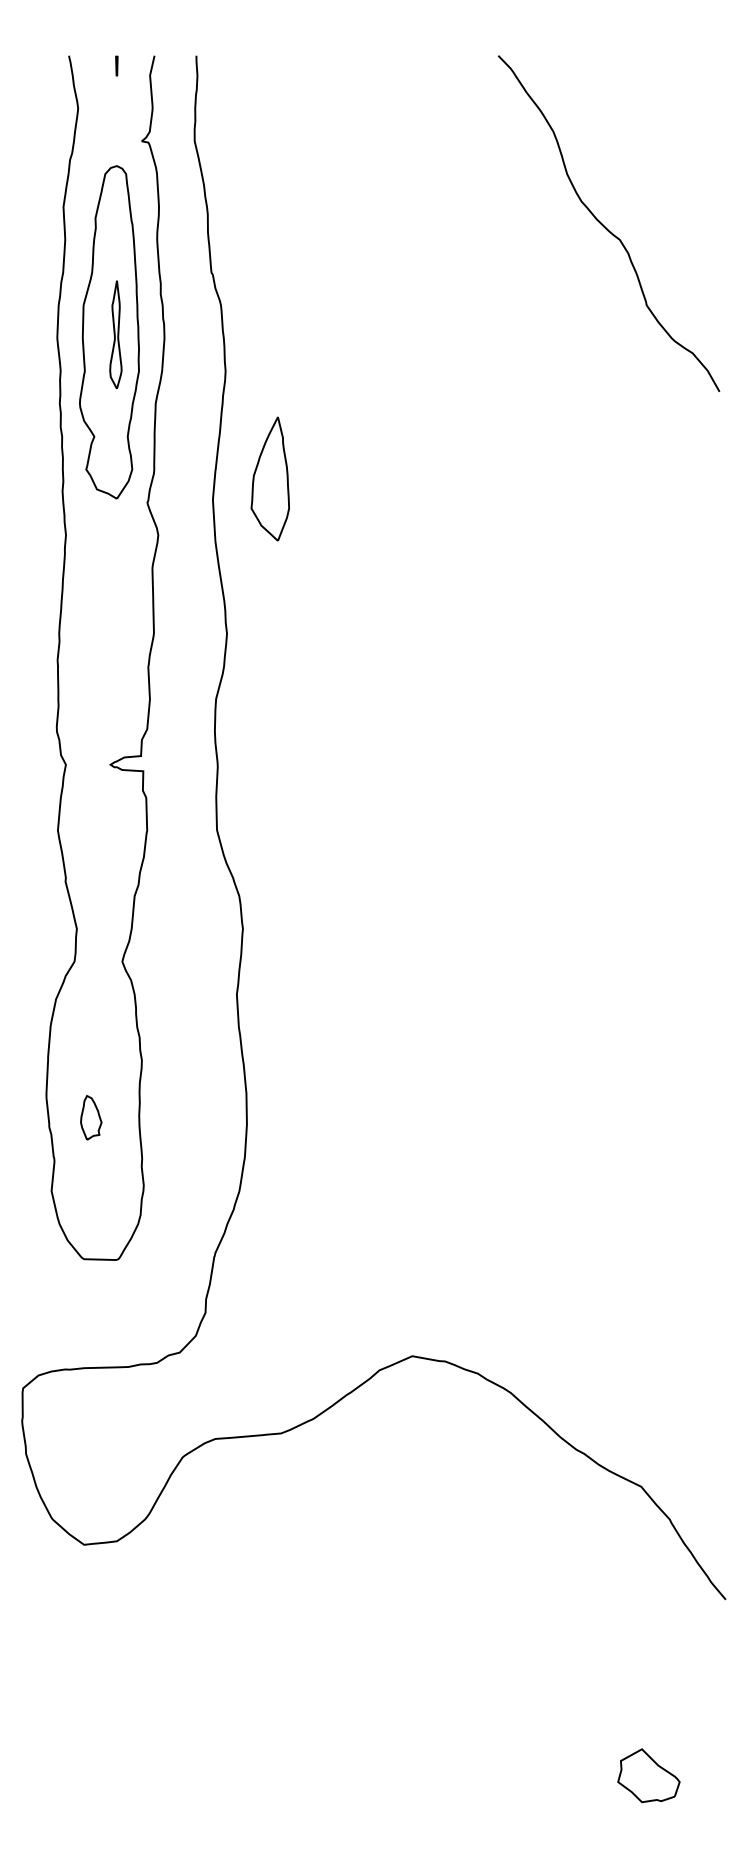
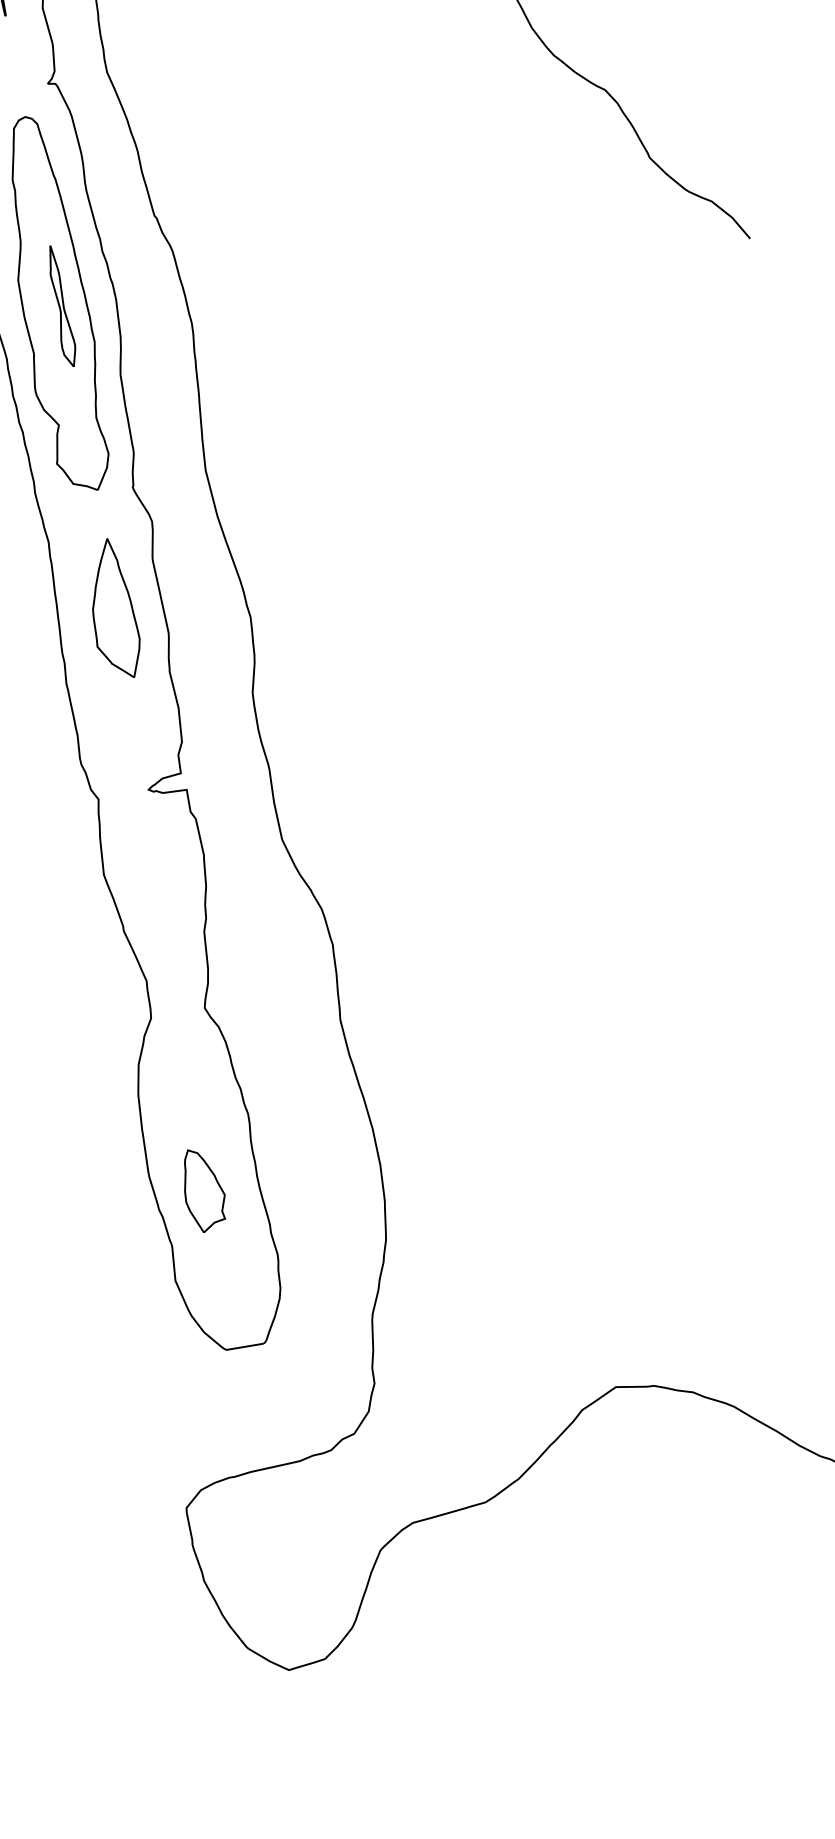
part: (269, 478) -> (111, 609), moved
part: (91, 1117) -> (204, 1189), size x1.67

